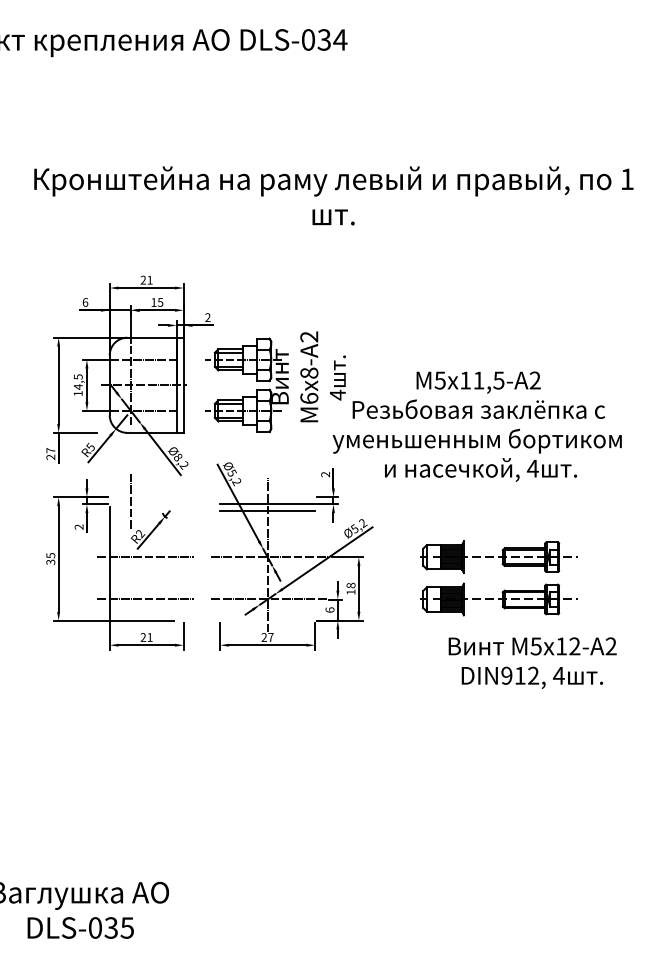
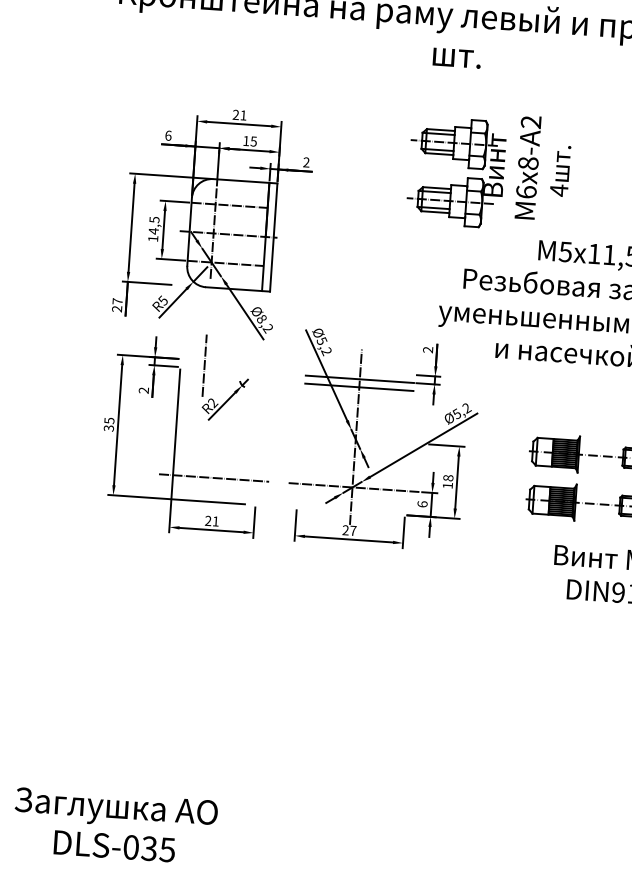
part: (275, 382) -> (489, 171), moved
line: (145, 557) -> (216, 430), removed
line: (270, 557) -> (358, 439), removed

